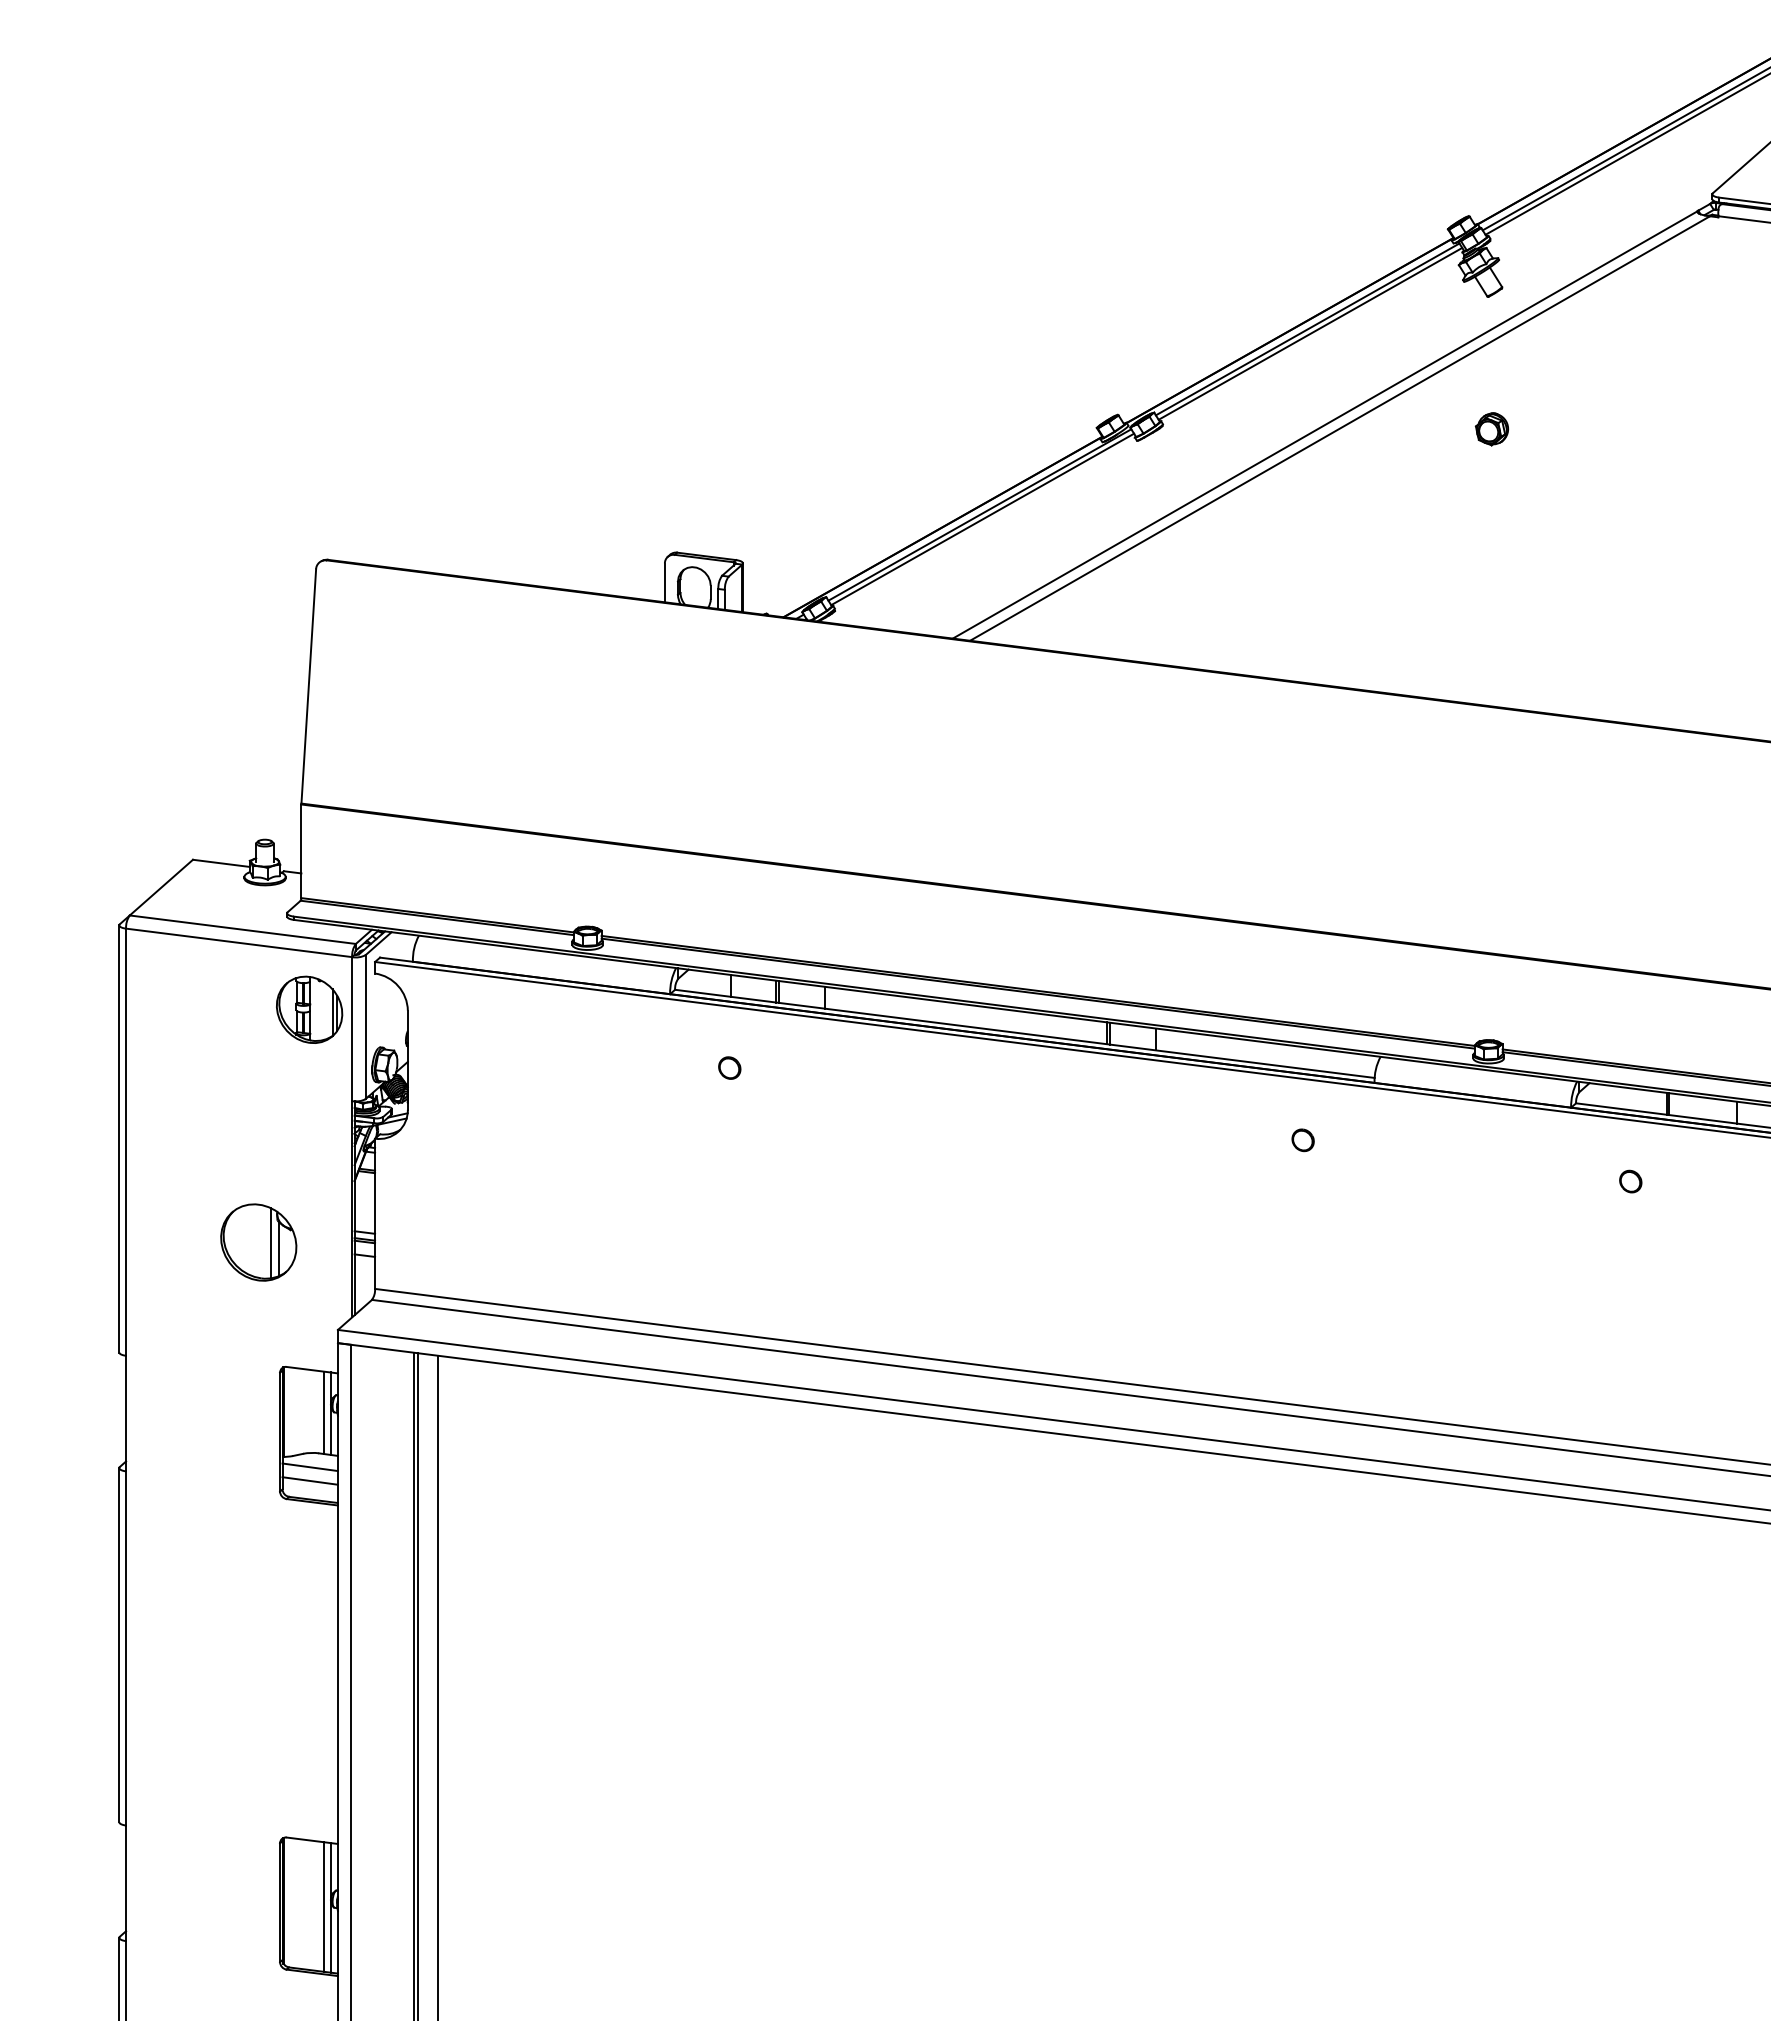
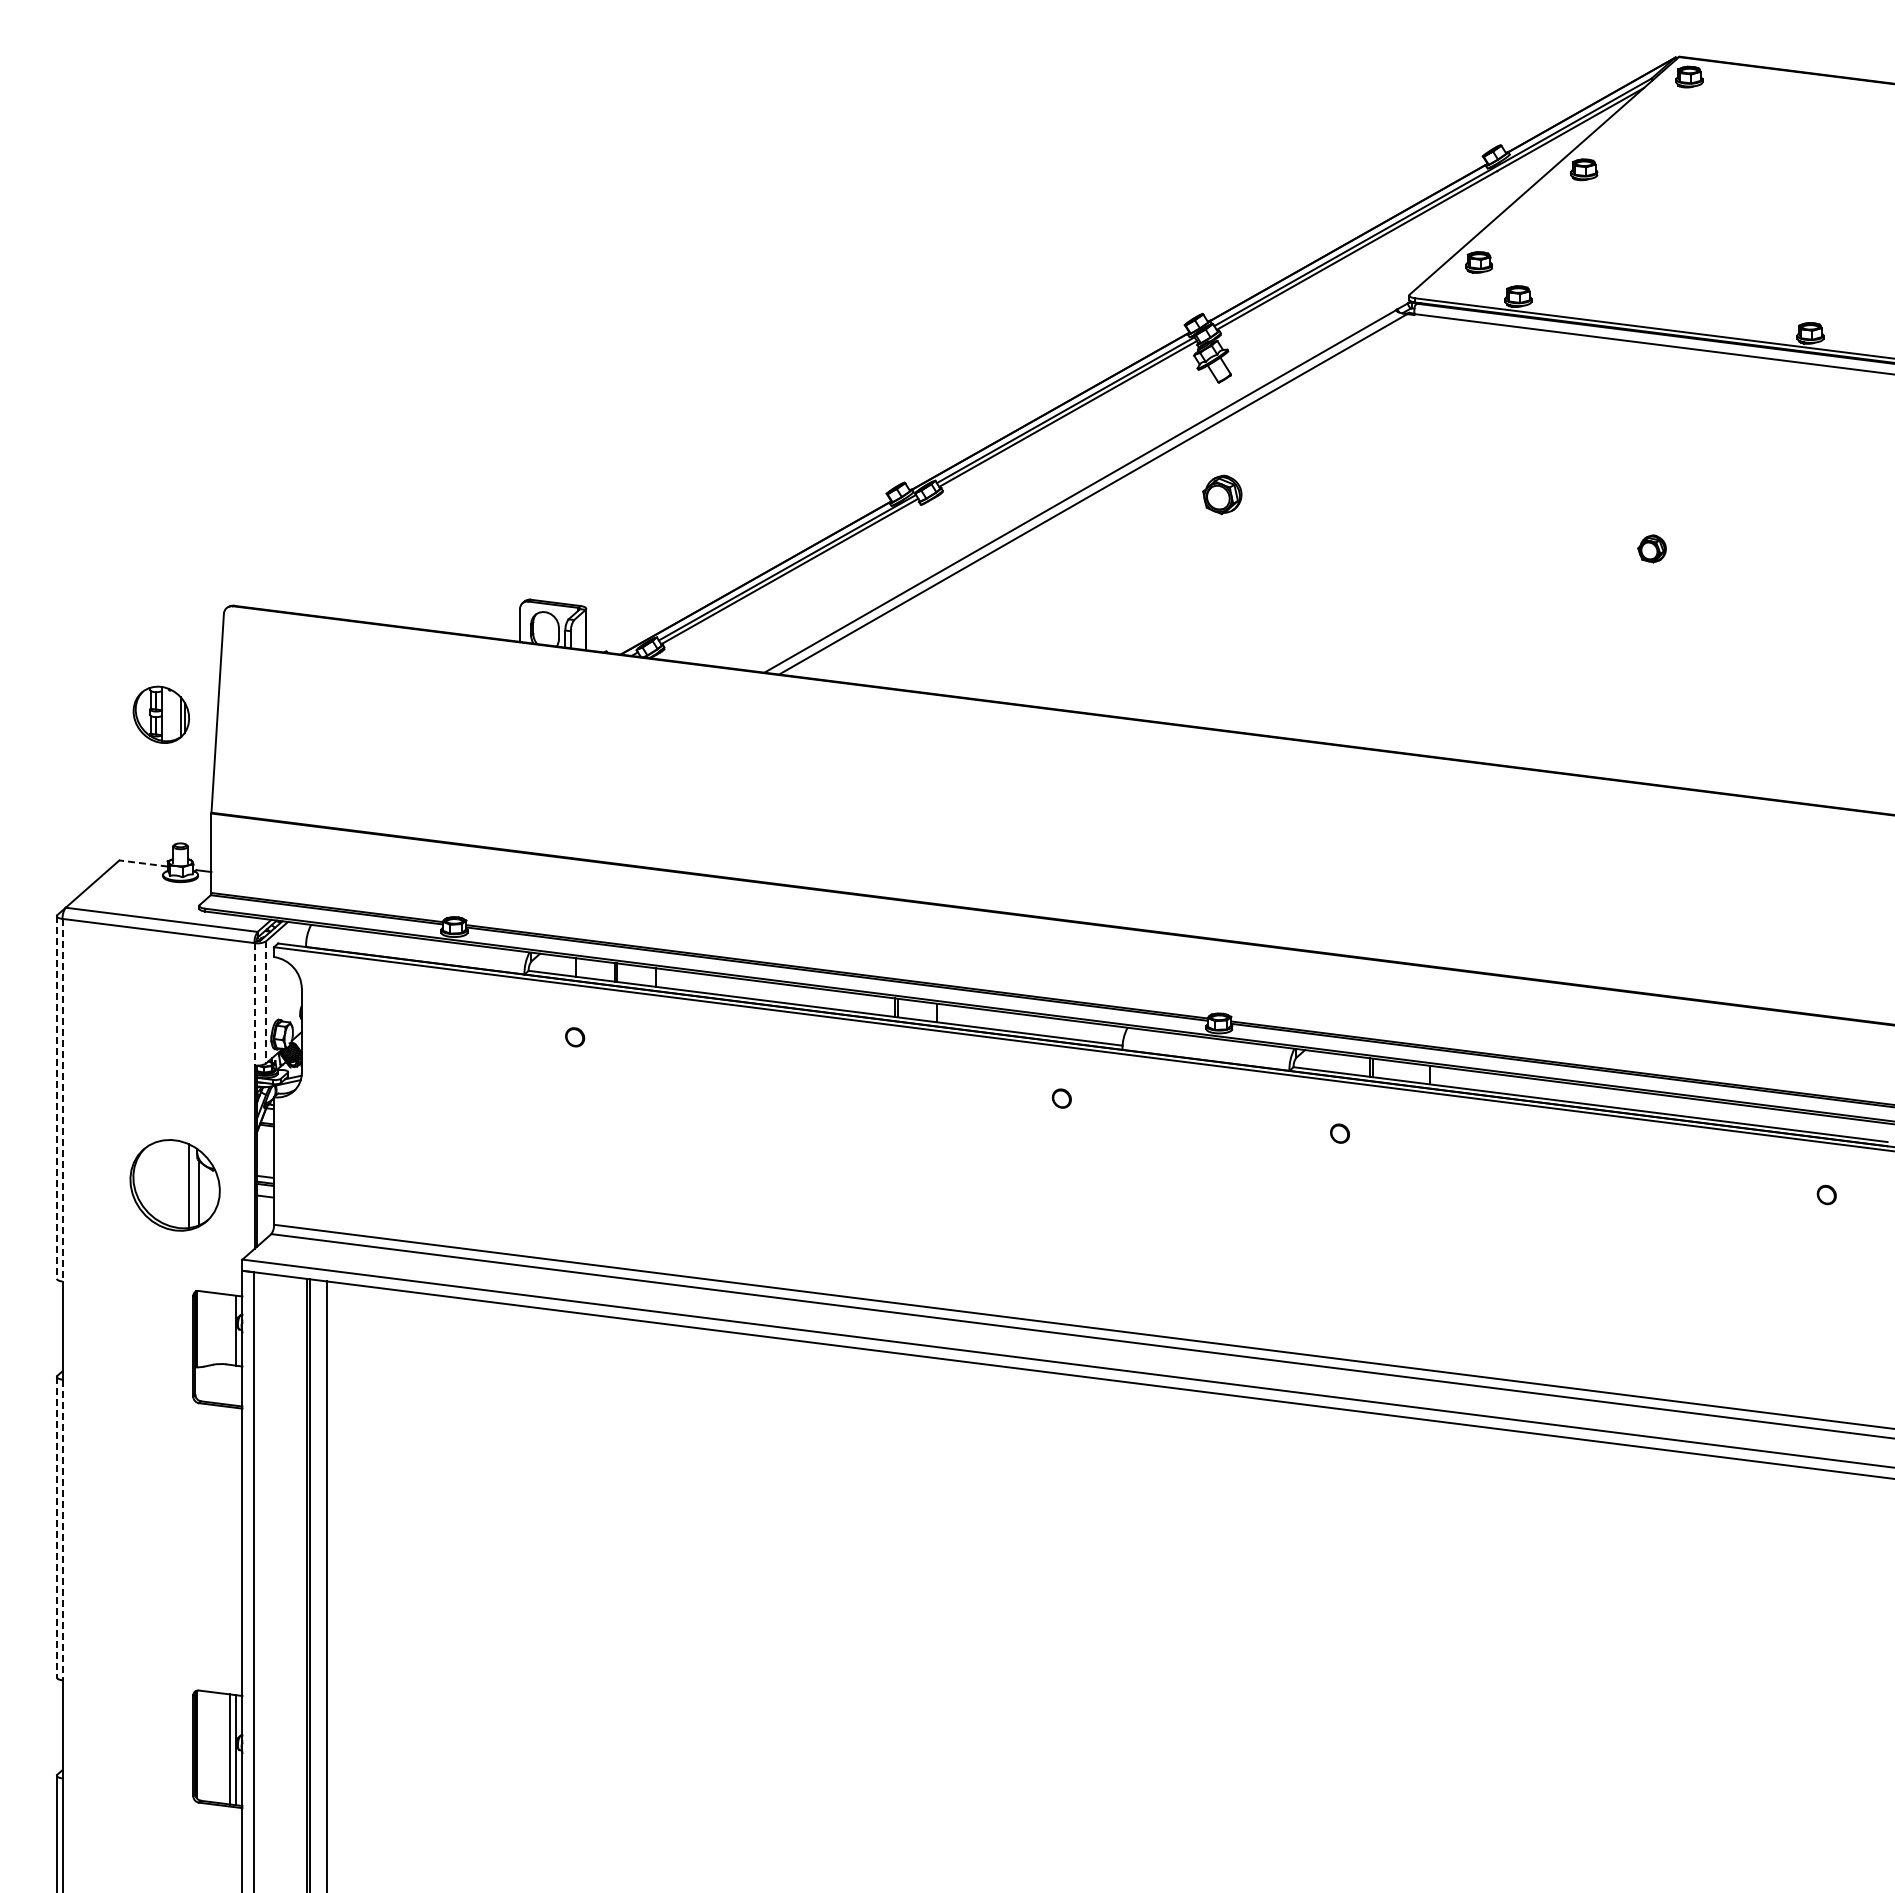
part: (1491, 428) -> (1221, 494), size x1.4
line: (221, 863) -> (143, 863), solid -> dashed
part: (308, 1009) -> (160, 714), moved
line: (366, 1027) -> (266, 1002), solid -> dashed
line: (352, 1029) -> (254, 1004), solid -> dashed
line: (118, 1138) -> (56, 1097), solid -> dashed
line: (125, 1142) -> (62, 1100), solid -> dashed
part: (259, 1242) -> (175, 1185), size x1.4
line: (323, 1412) -> (230, 1329), removed
line: (309, 1467) -> (218, 1376), removed
line: (309, 1480) -> (218, 1387), removed
line: (118, 1645) -> (56, 1527), solid -> dashed
line: (125, 1649) -> (62, 1530), solid -> dashed

